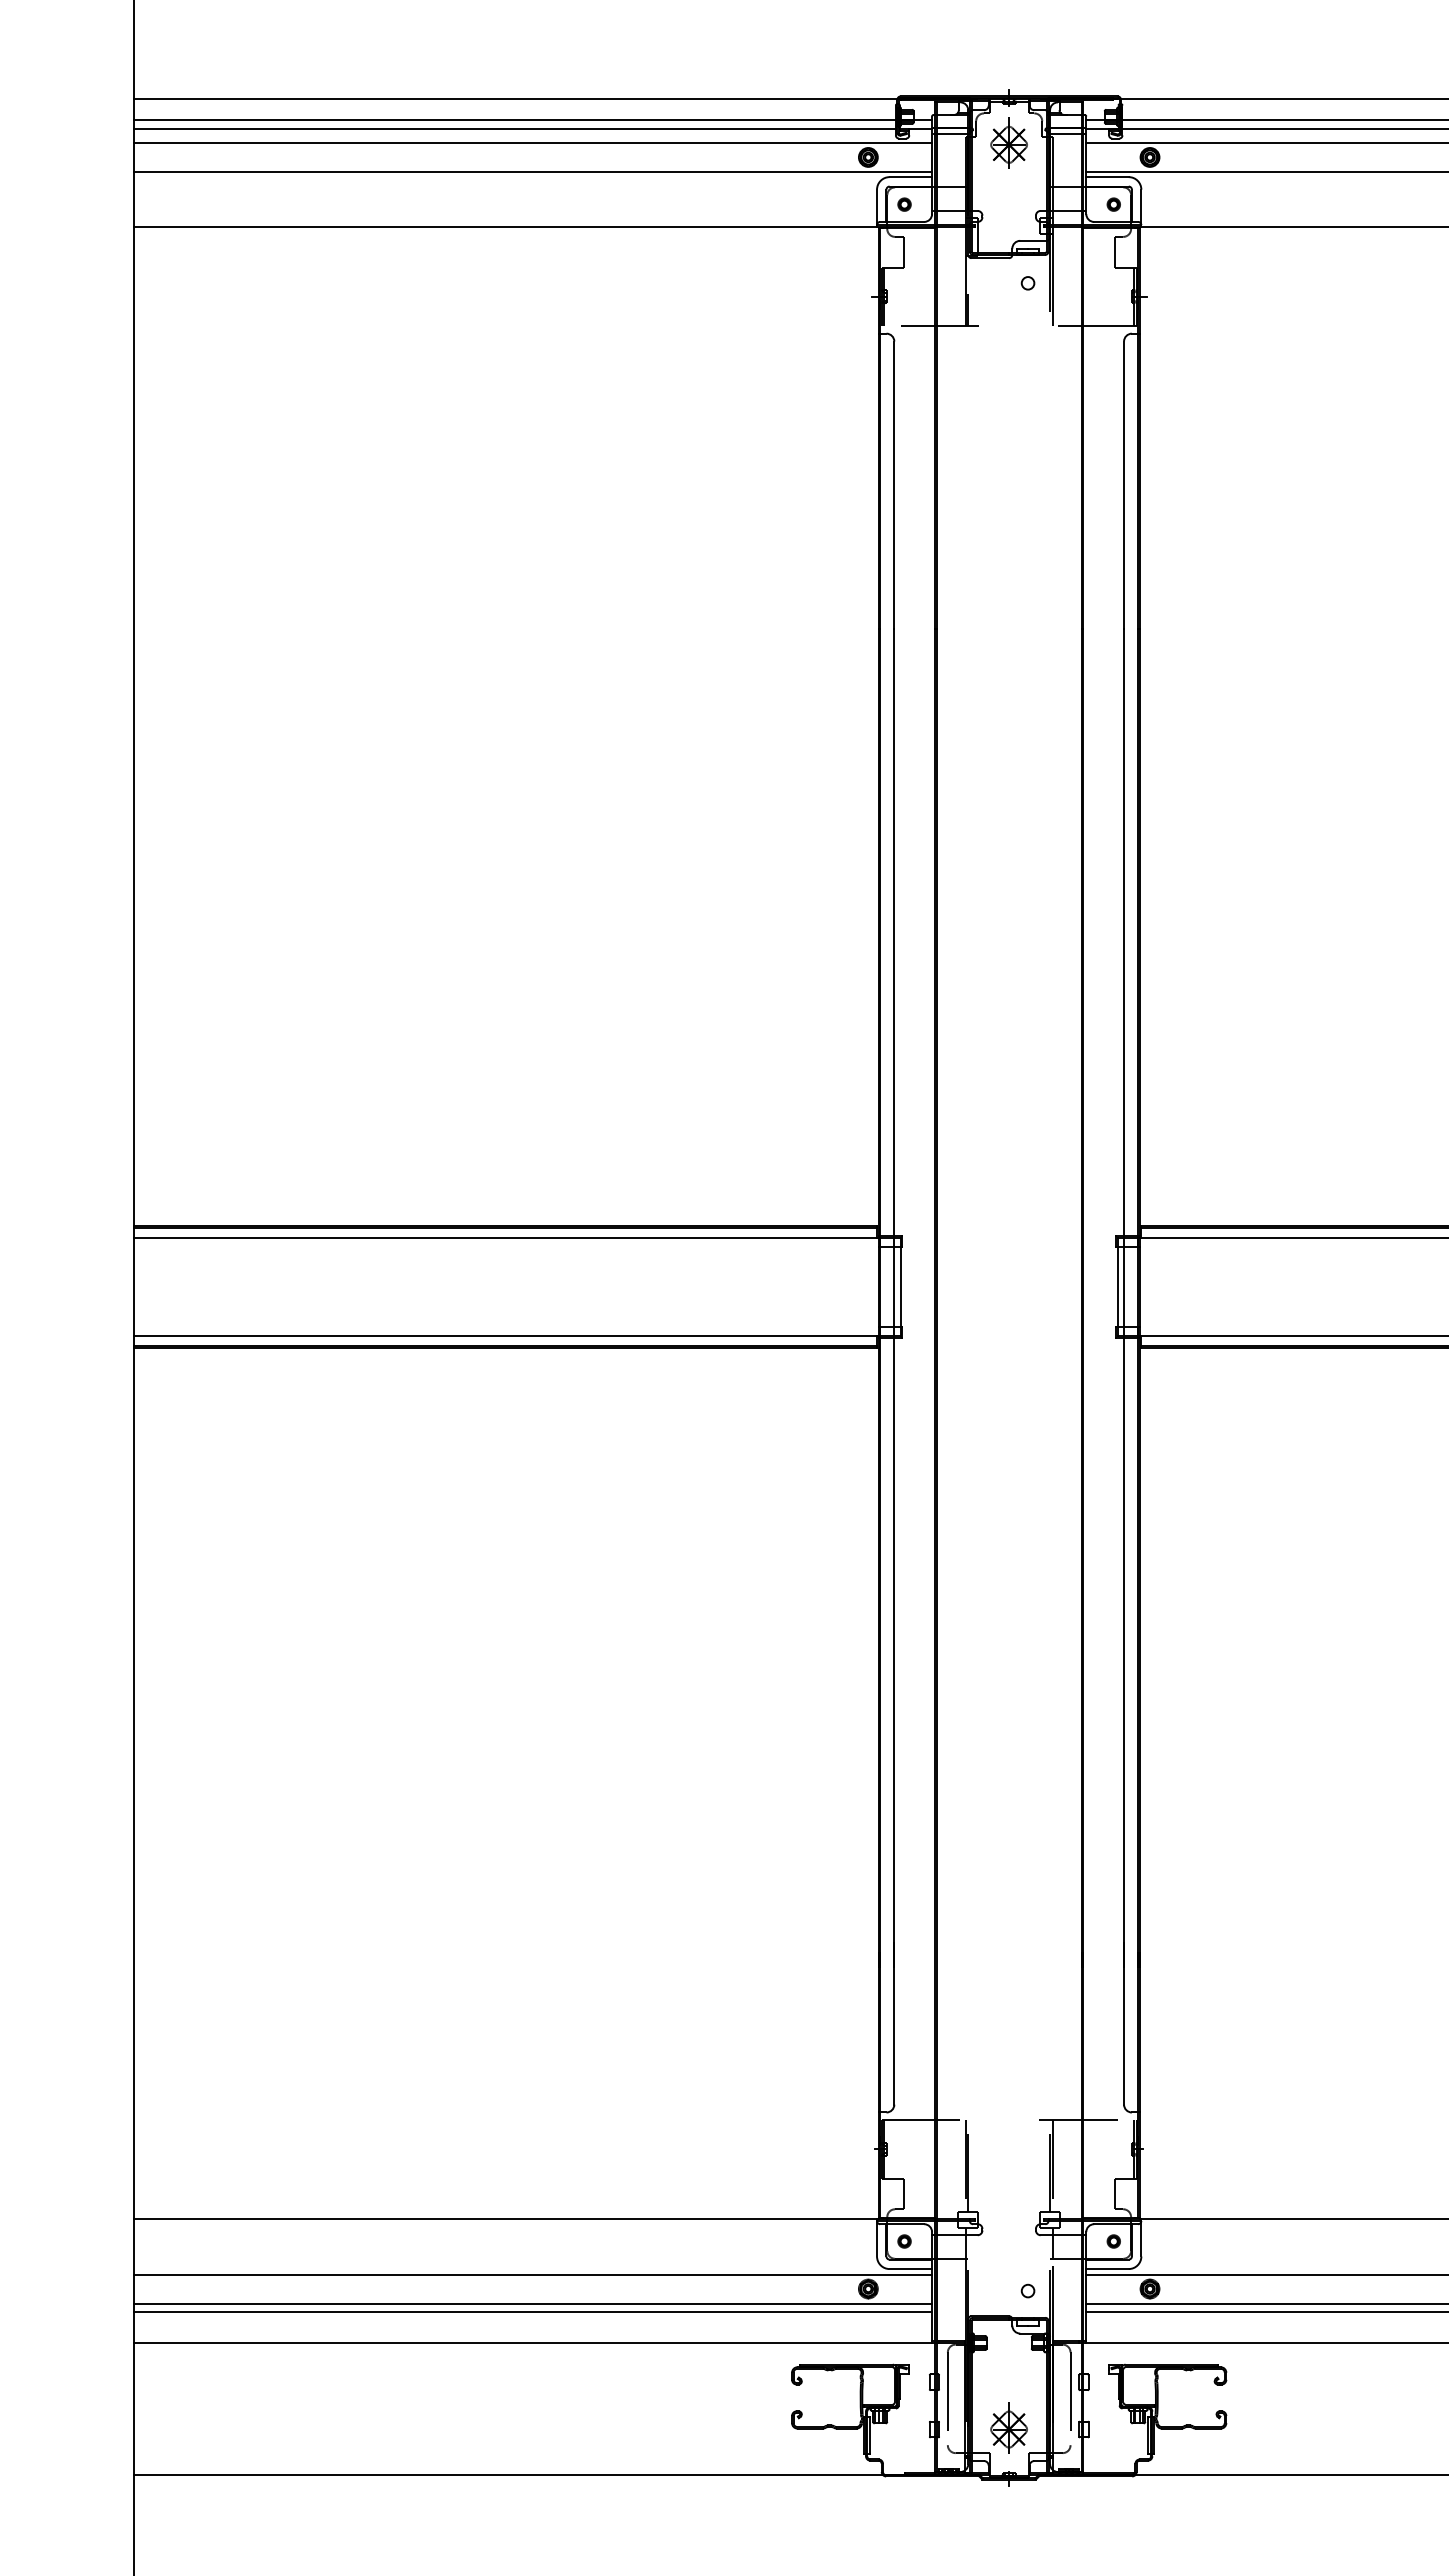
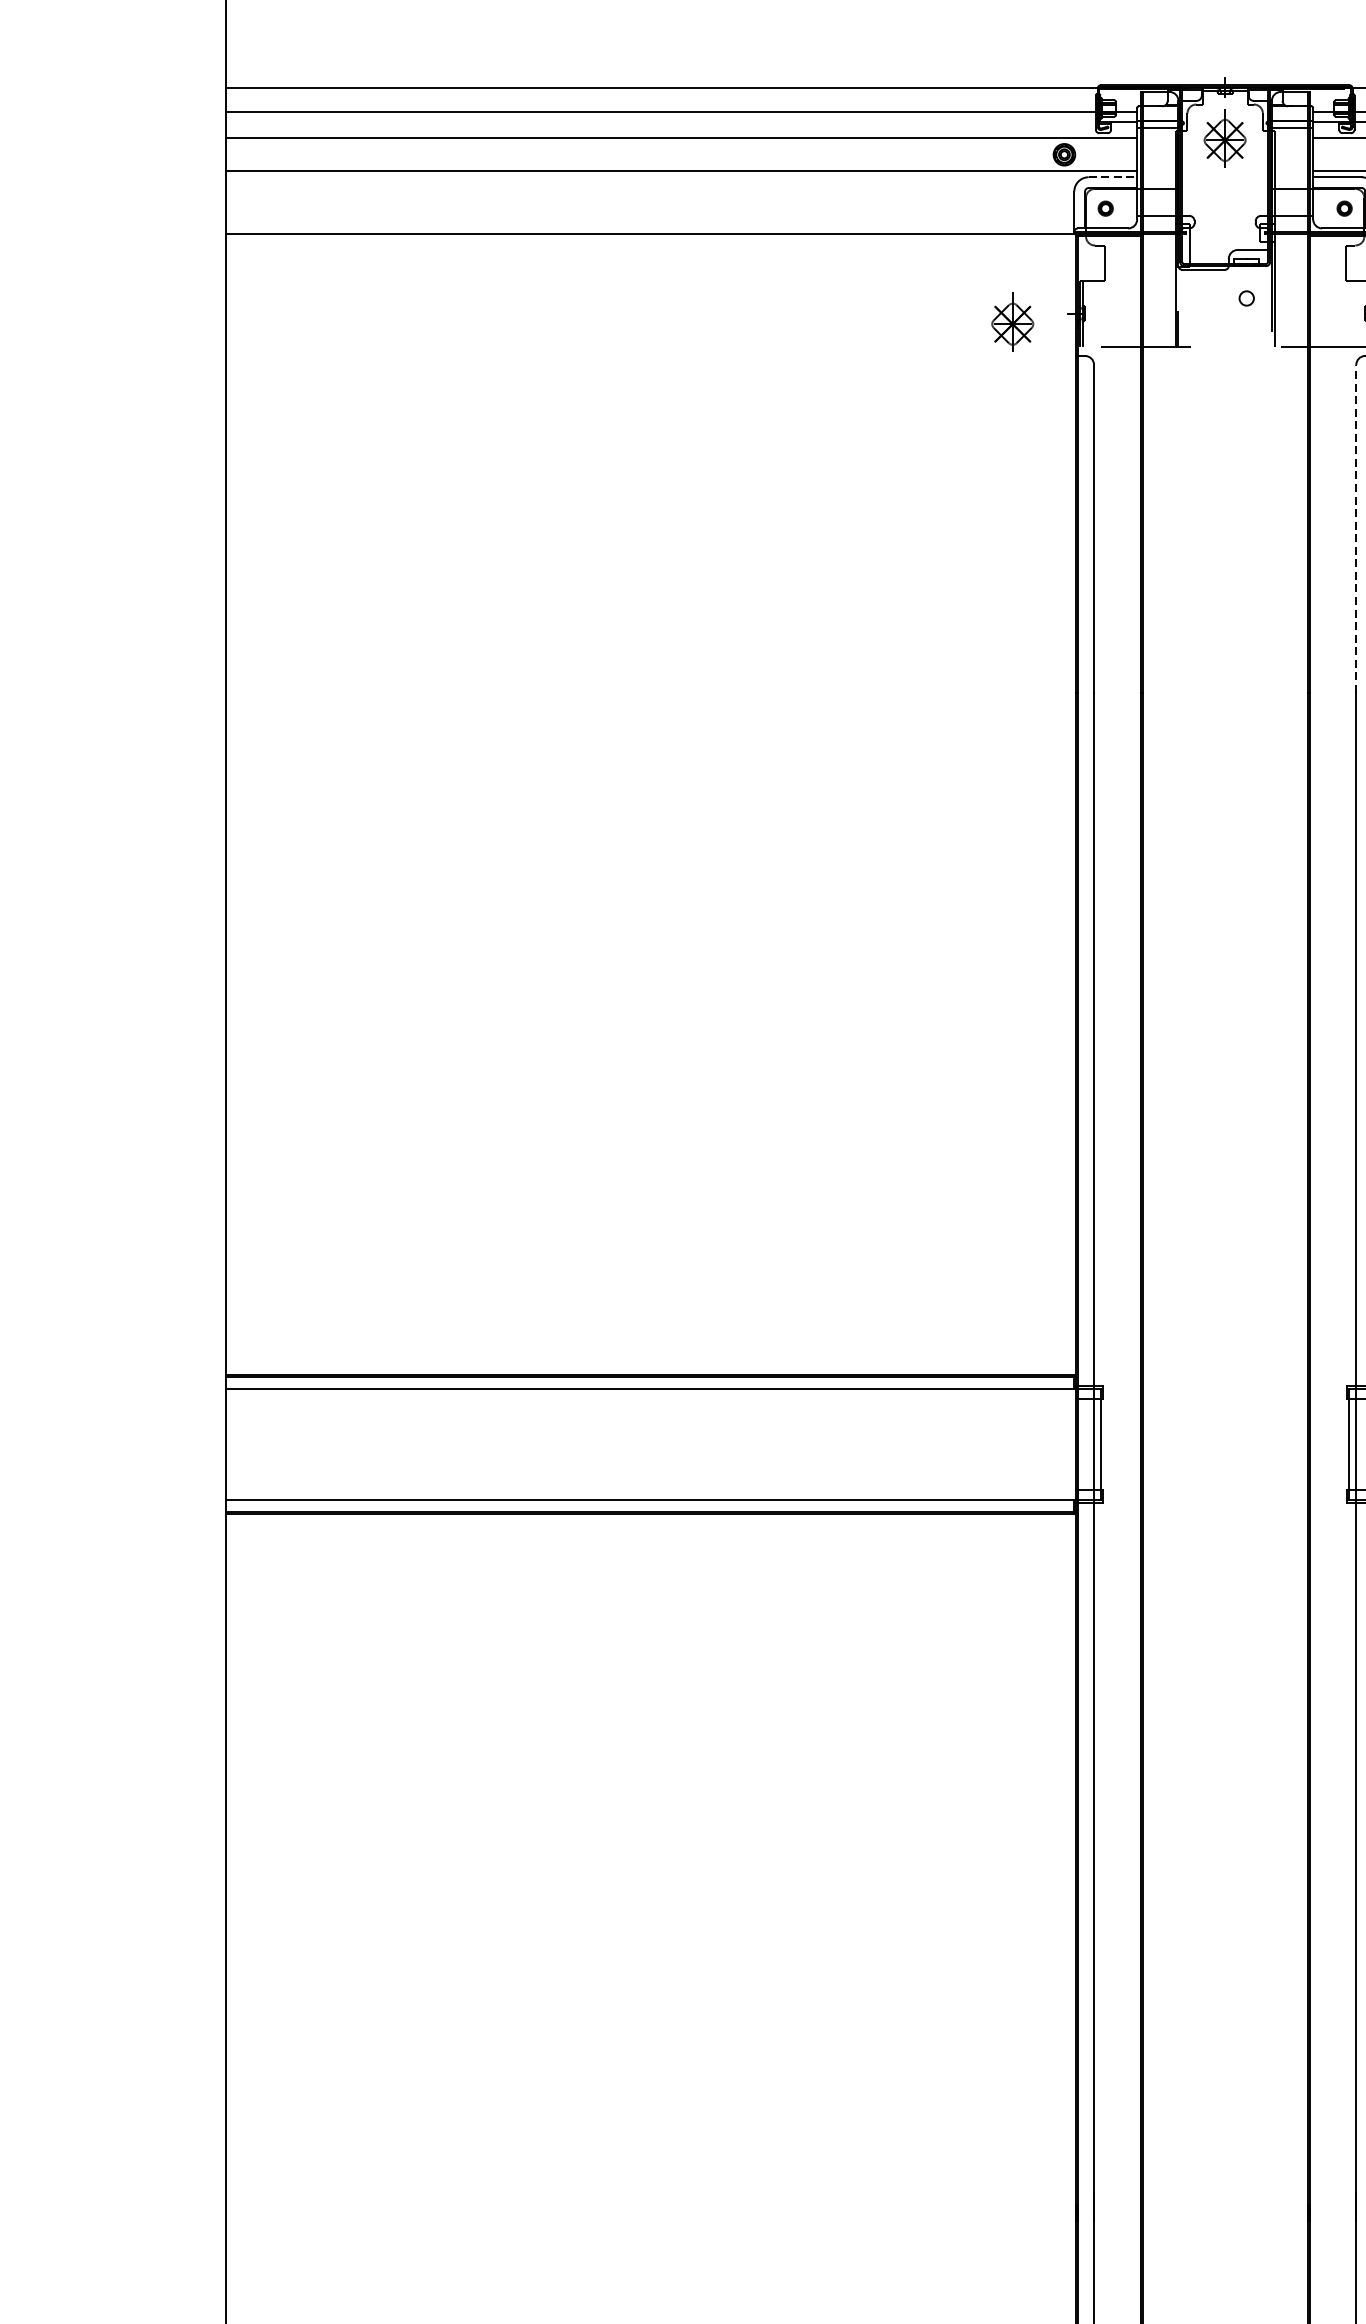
line: (514, 129) -> (660, 122), removed
line: (911, 177) -> (1113, 177), solid -> dashed
part: (822, 303) -> (1012, 321), added
line: (1124, 485) -> (1356, 529), solid -> dashed

